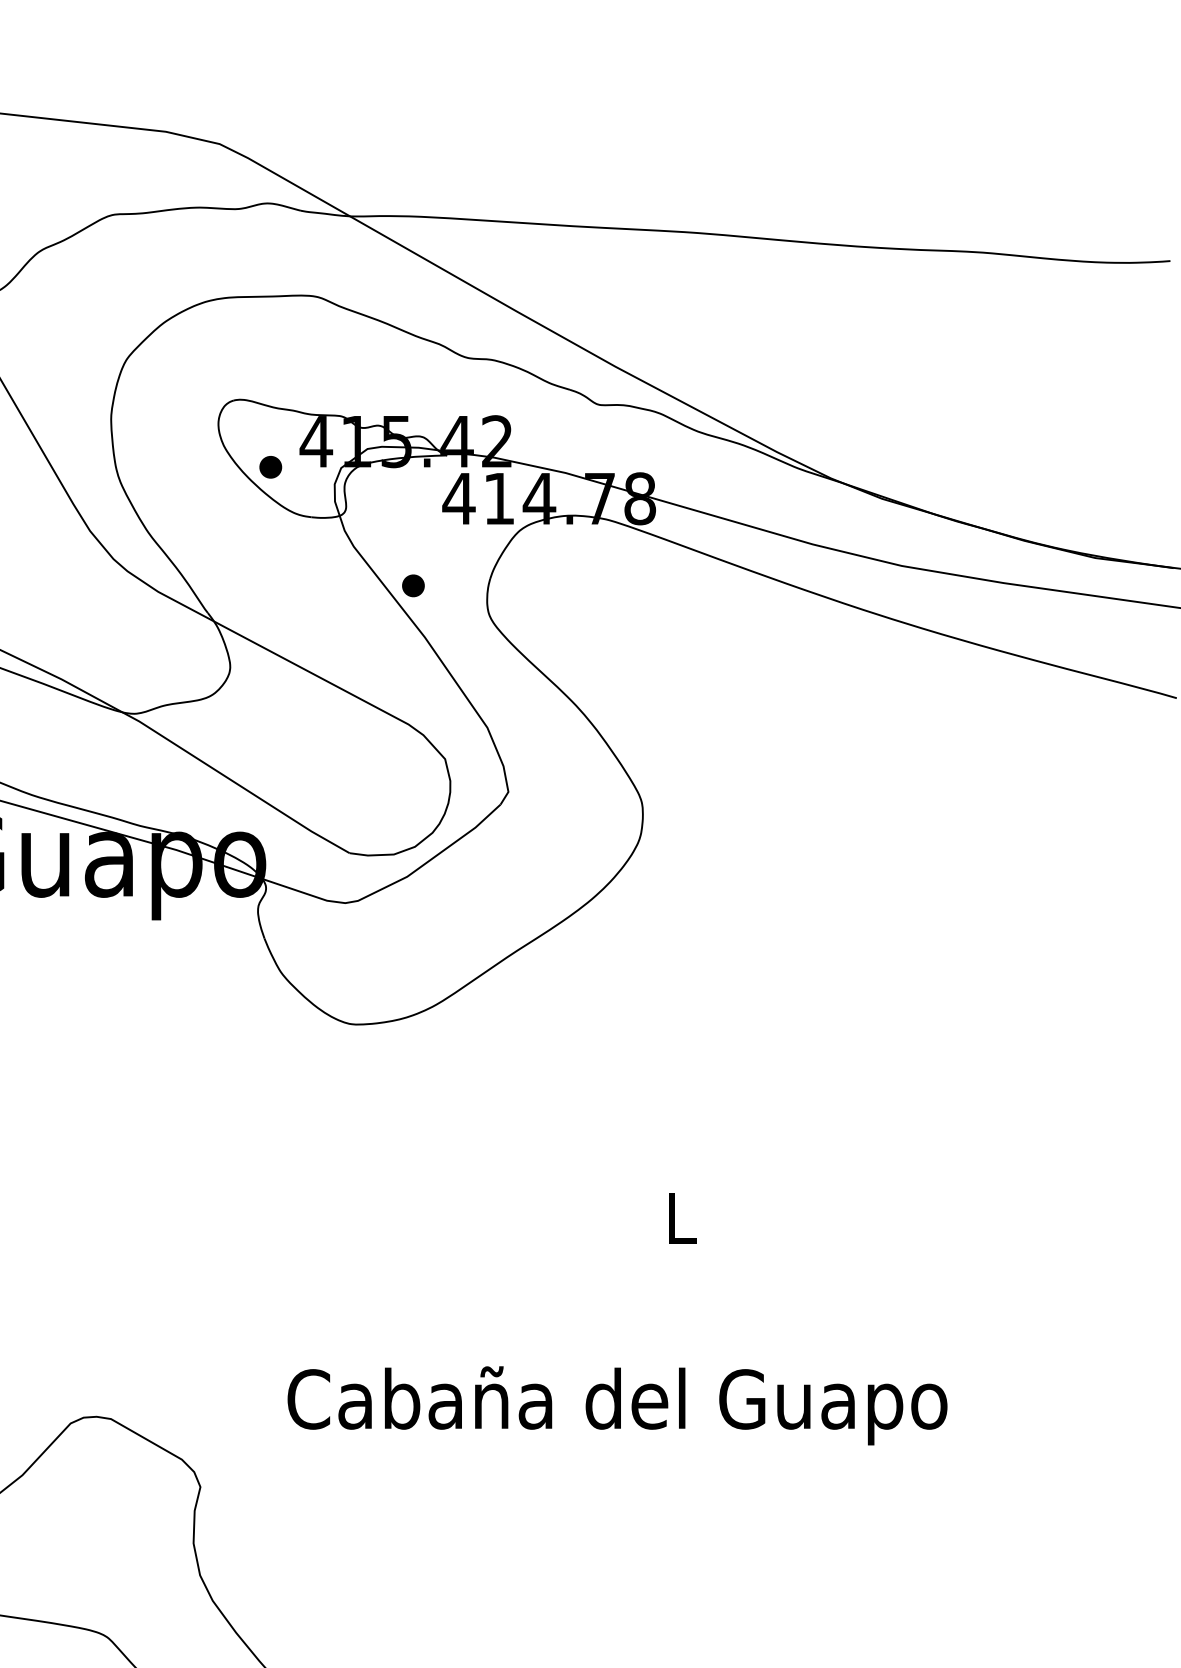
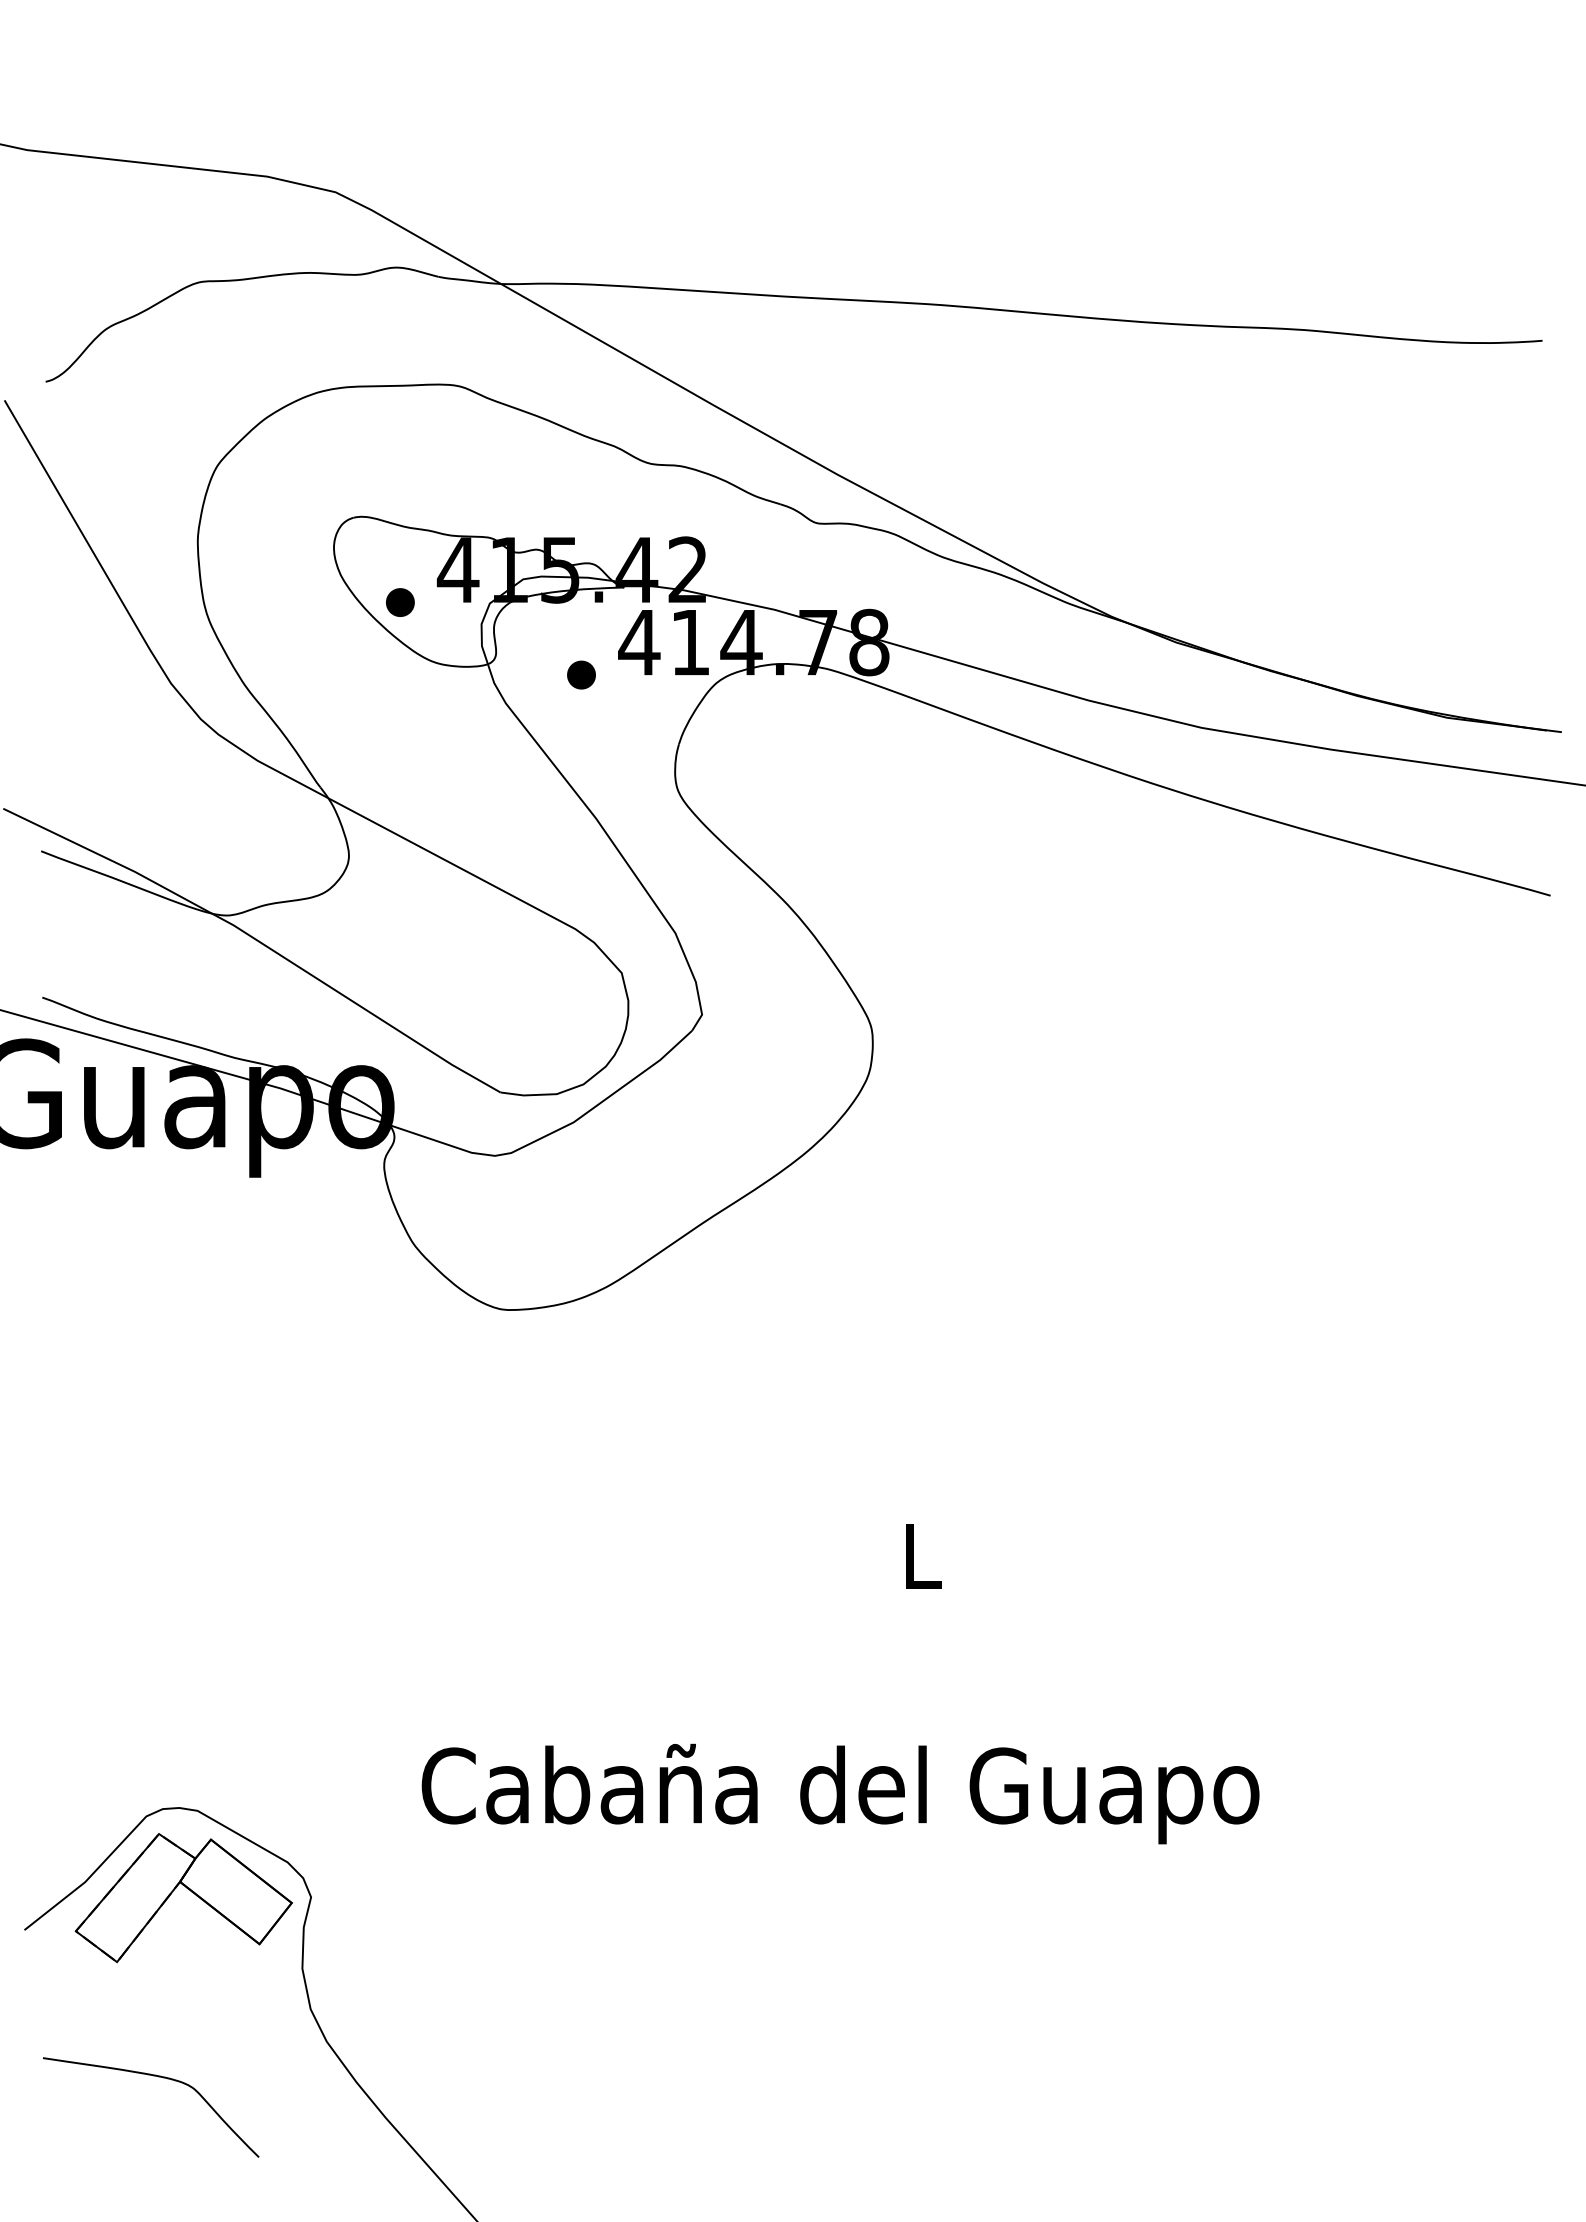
part: (413, 585) -> (581, 674), moved
part: (103, 1481) -> (187, 1889), added

